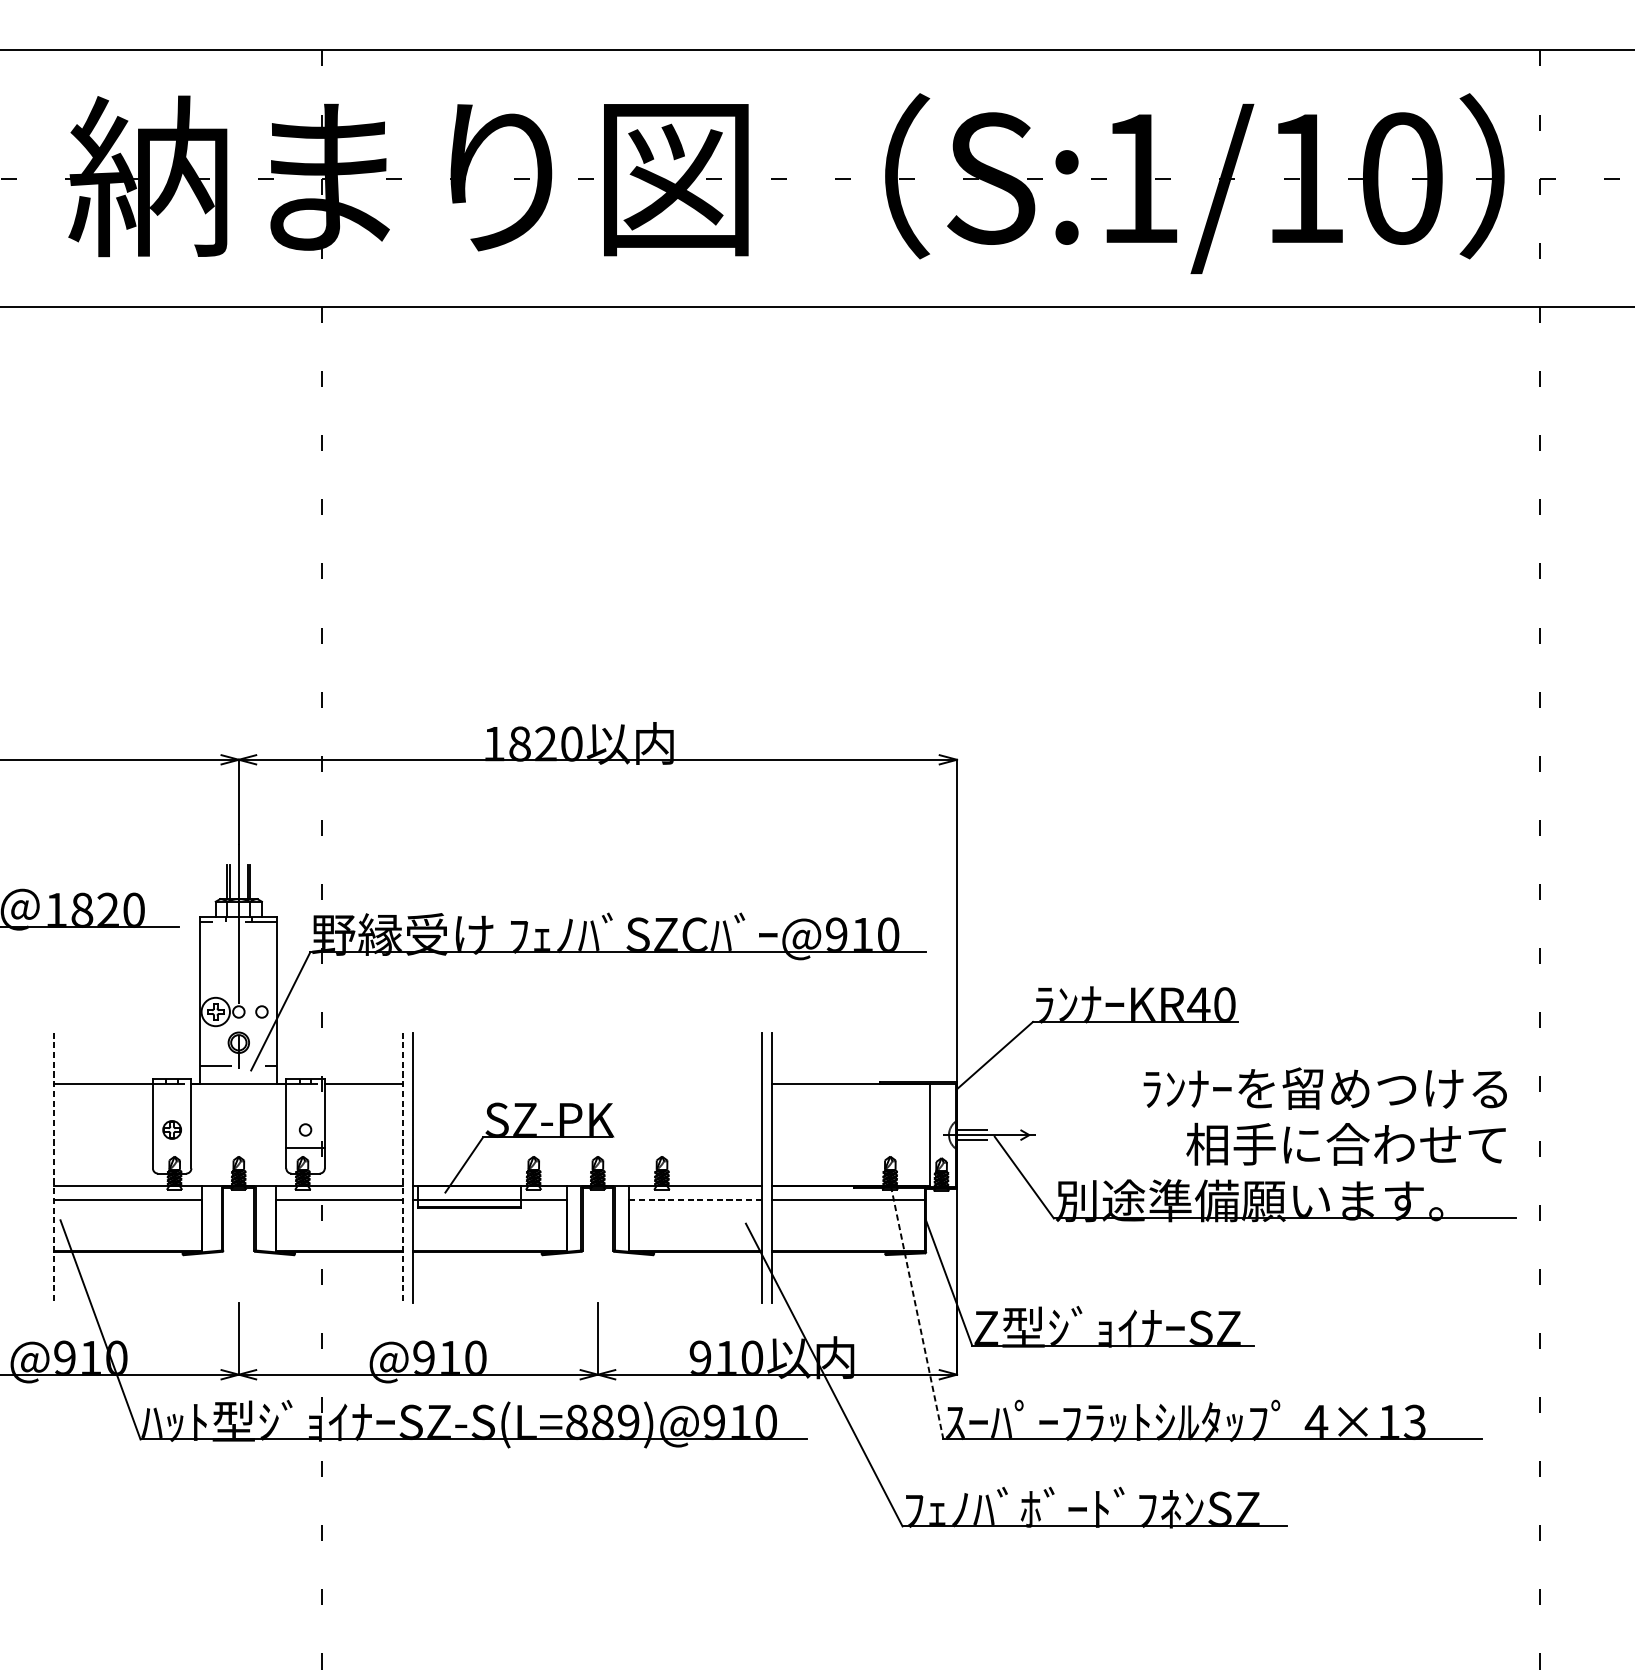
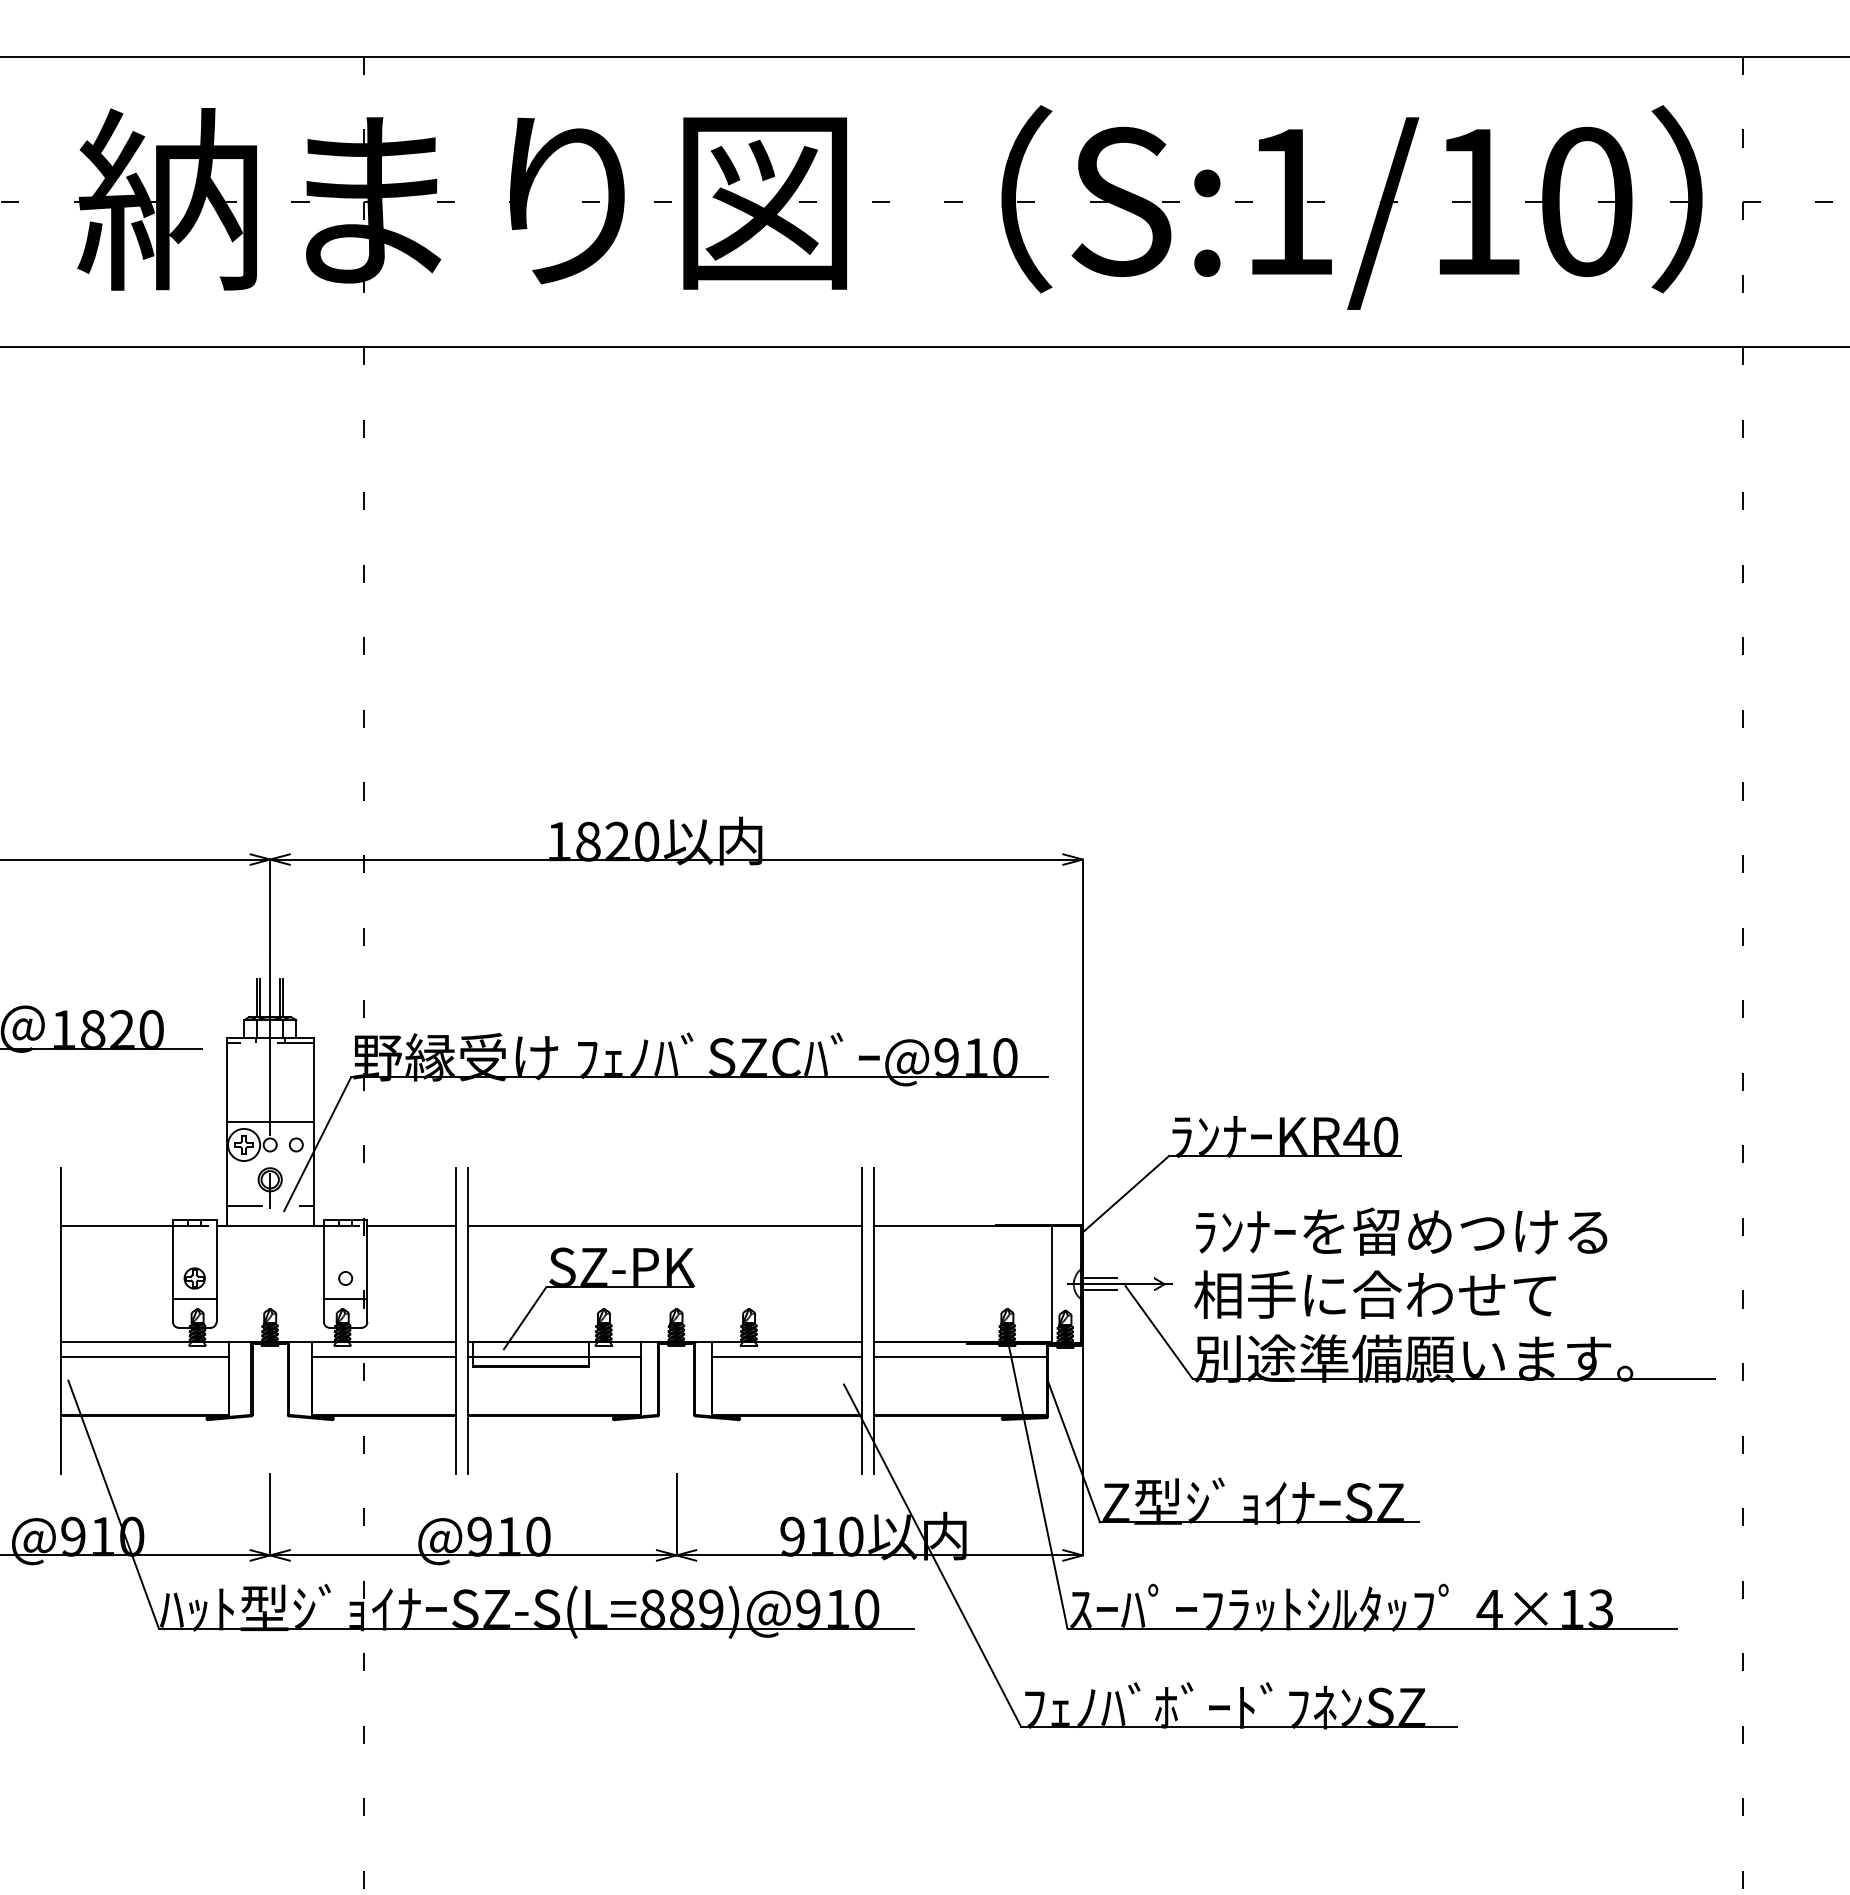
line: (238, 991) -> (269, 1121), added
line: (587, 1084) -> (664, 1226), added
text: (1325, 1088) -> (1401, 1231), moved
text: (1345, 1144) -> (1374, 1294), moved
line: (171, 1147) -> (194, 1298), added
line: (54, 1168) -> (61, 1321), dashed -> solid
line: (402, 1168) -> (455, 1321), dashed -> solid
line: (695, 1199) -> (787, 1357), dashed -> solid
line: (916, 1307) -> (1036, 1479), dashed -> solid

